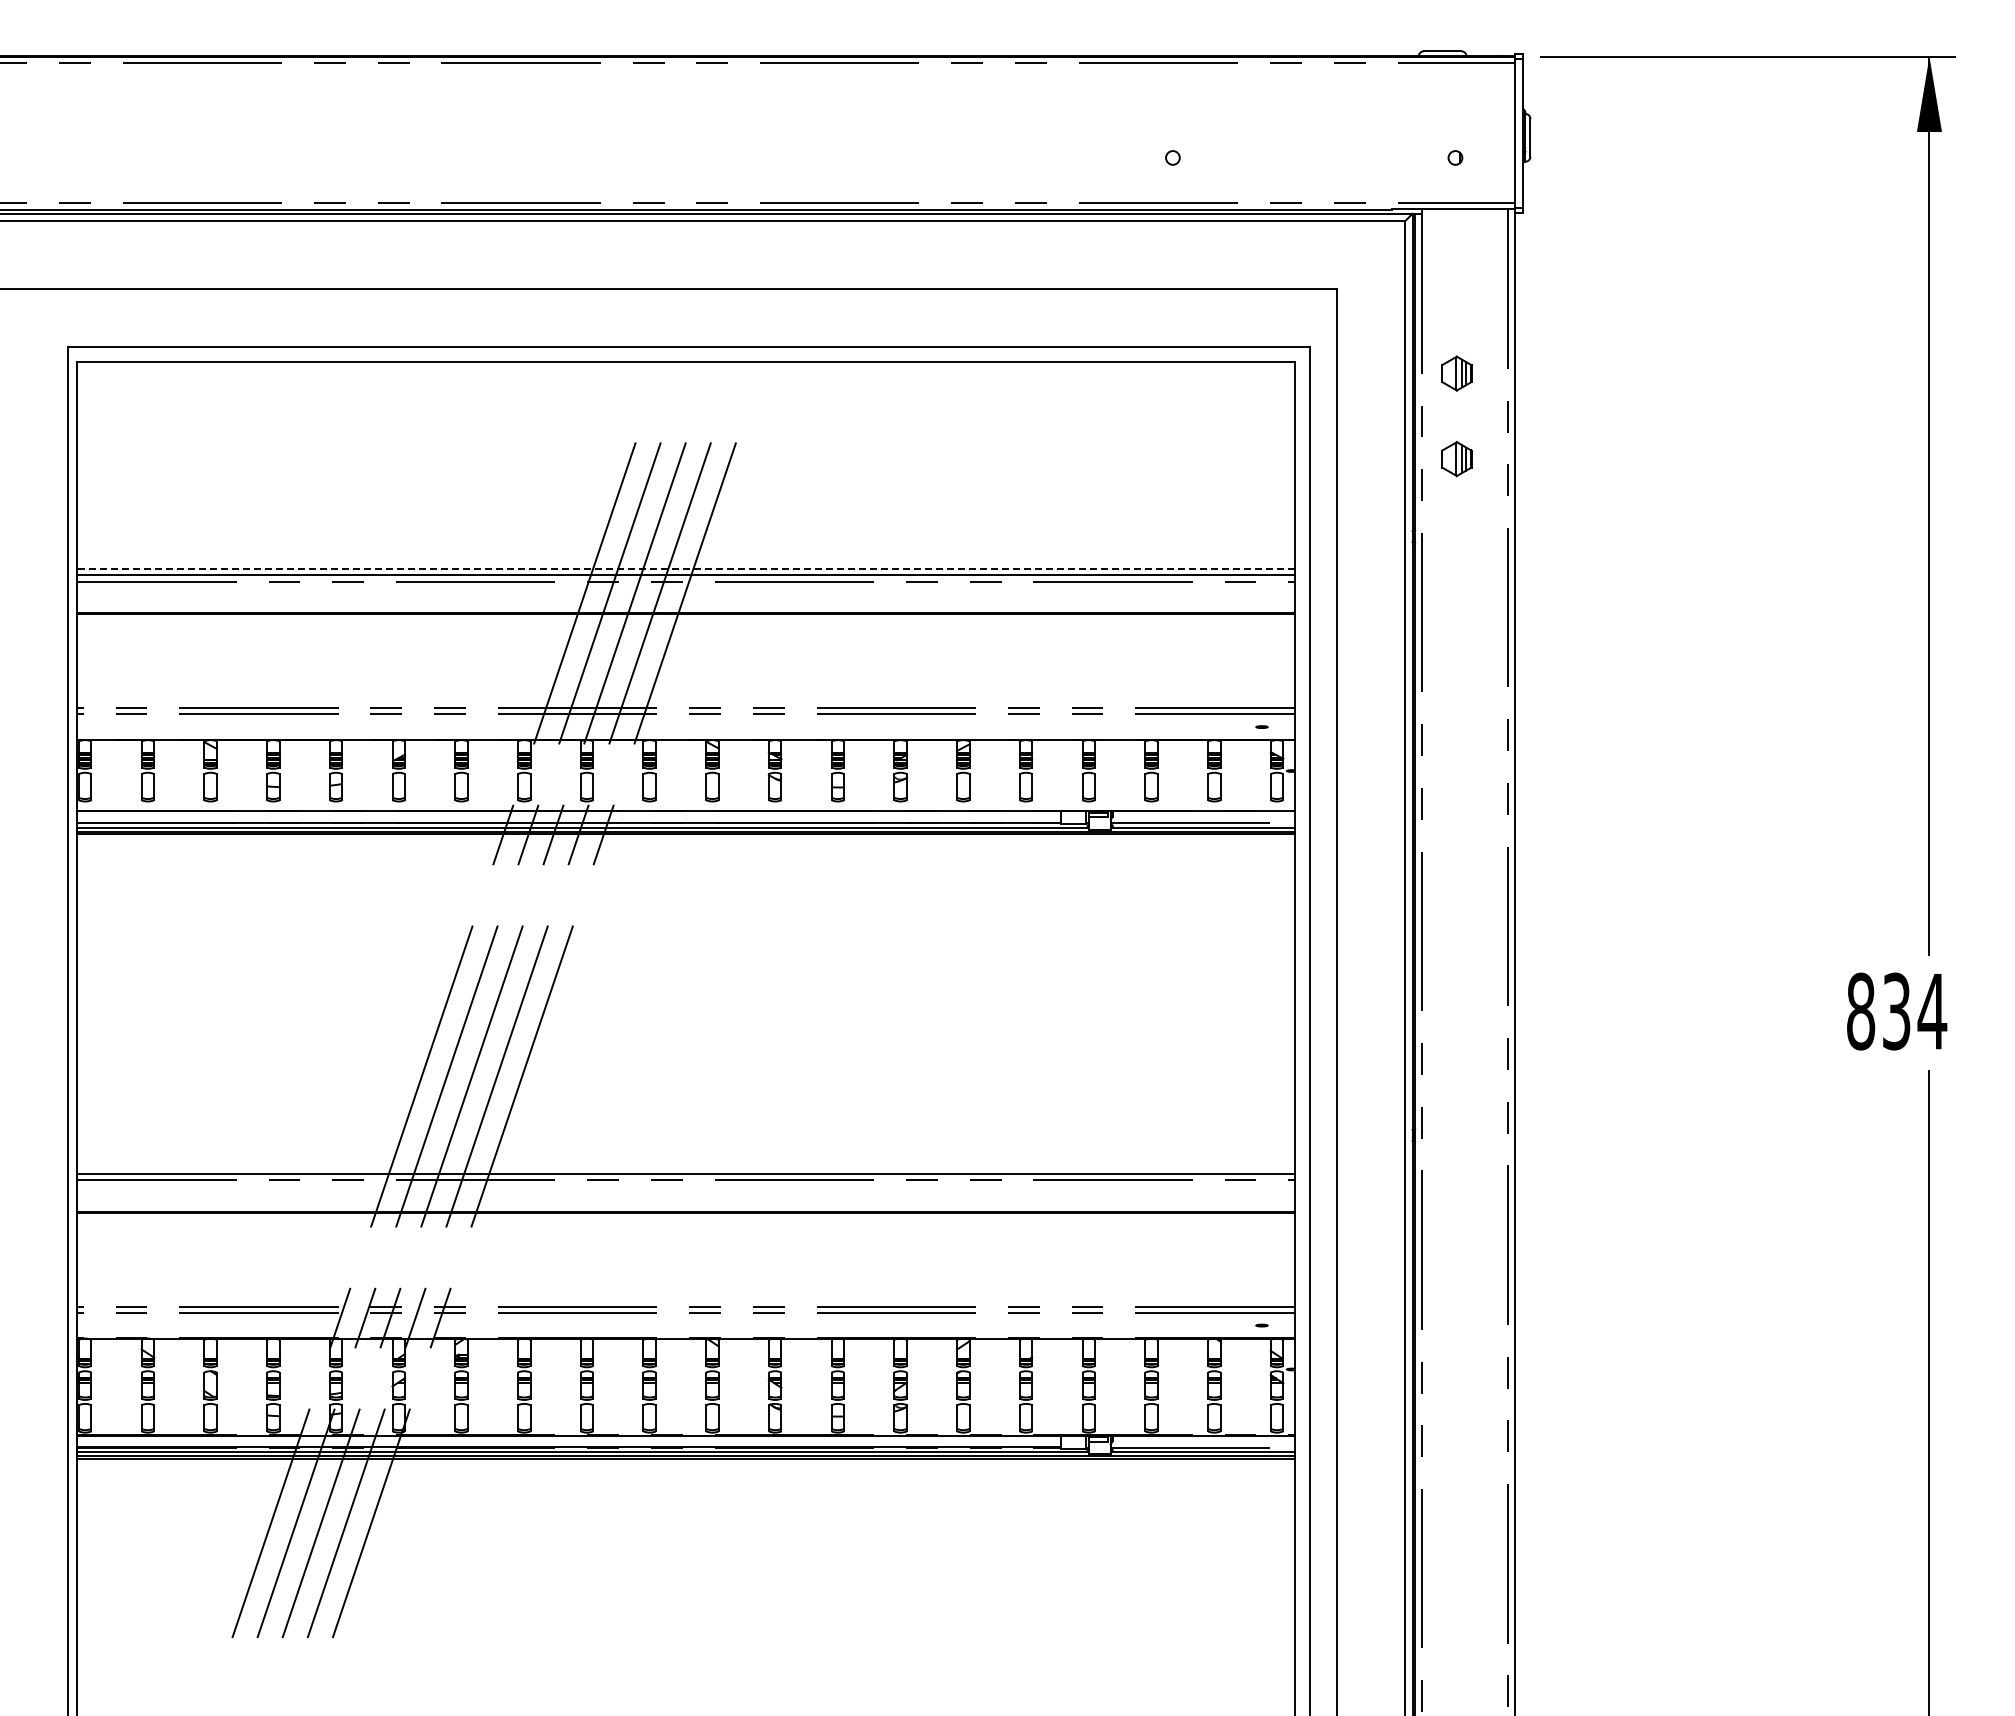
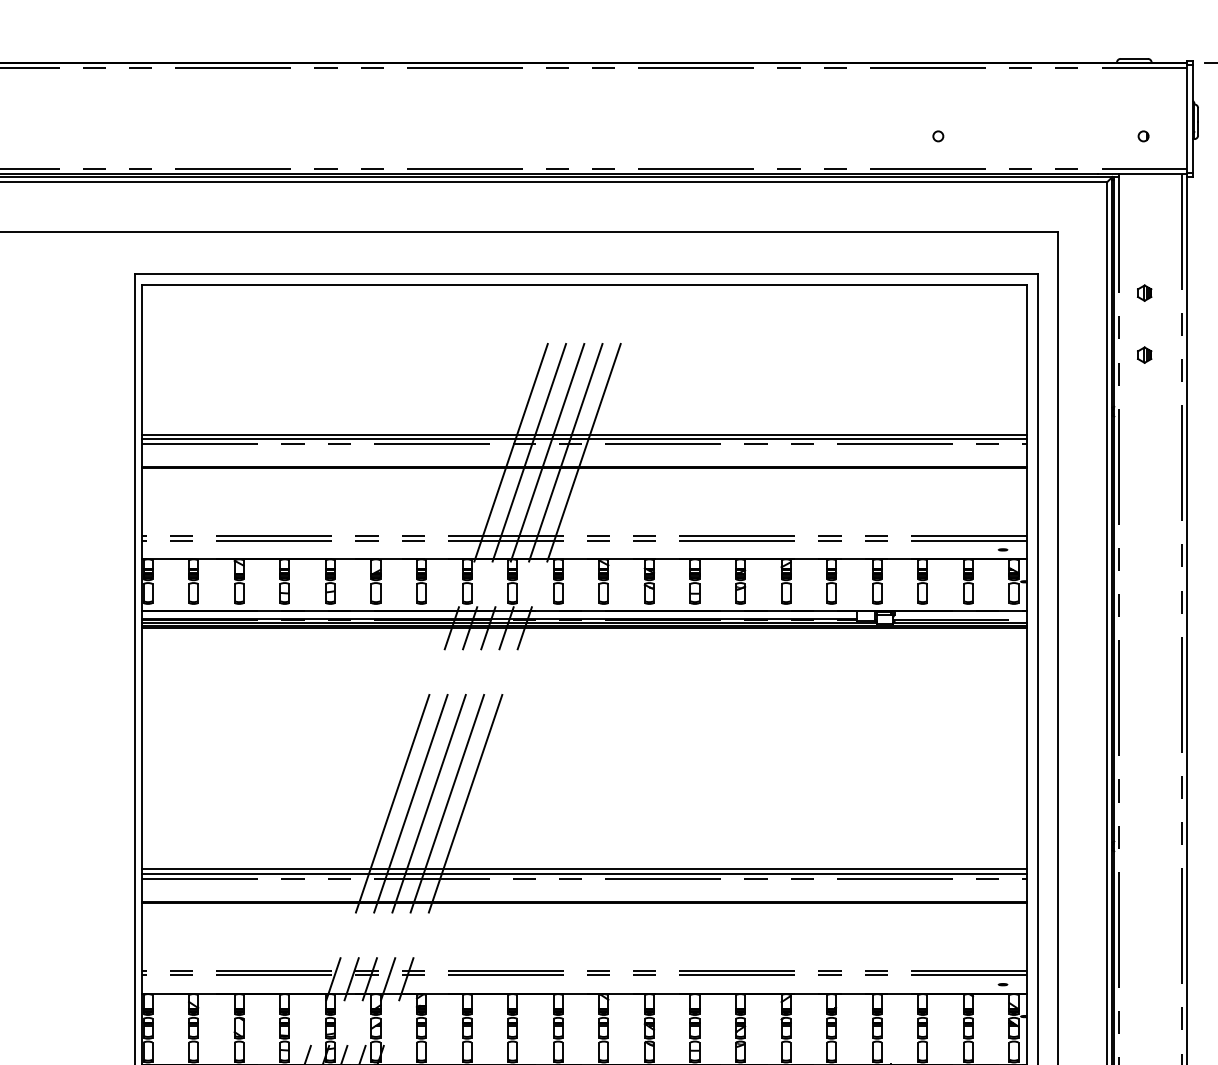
part: (1456, 373) -> (1144, 292), size x0.62
part: (1456, 458) -> (1144, 354), size x0.62
line: (686, 568) -> (584, 434), dashed -> solid
line: (685, 1166) -> (584, 869), added

